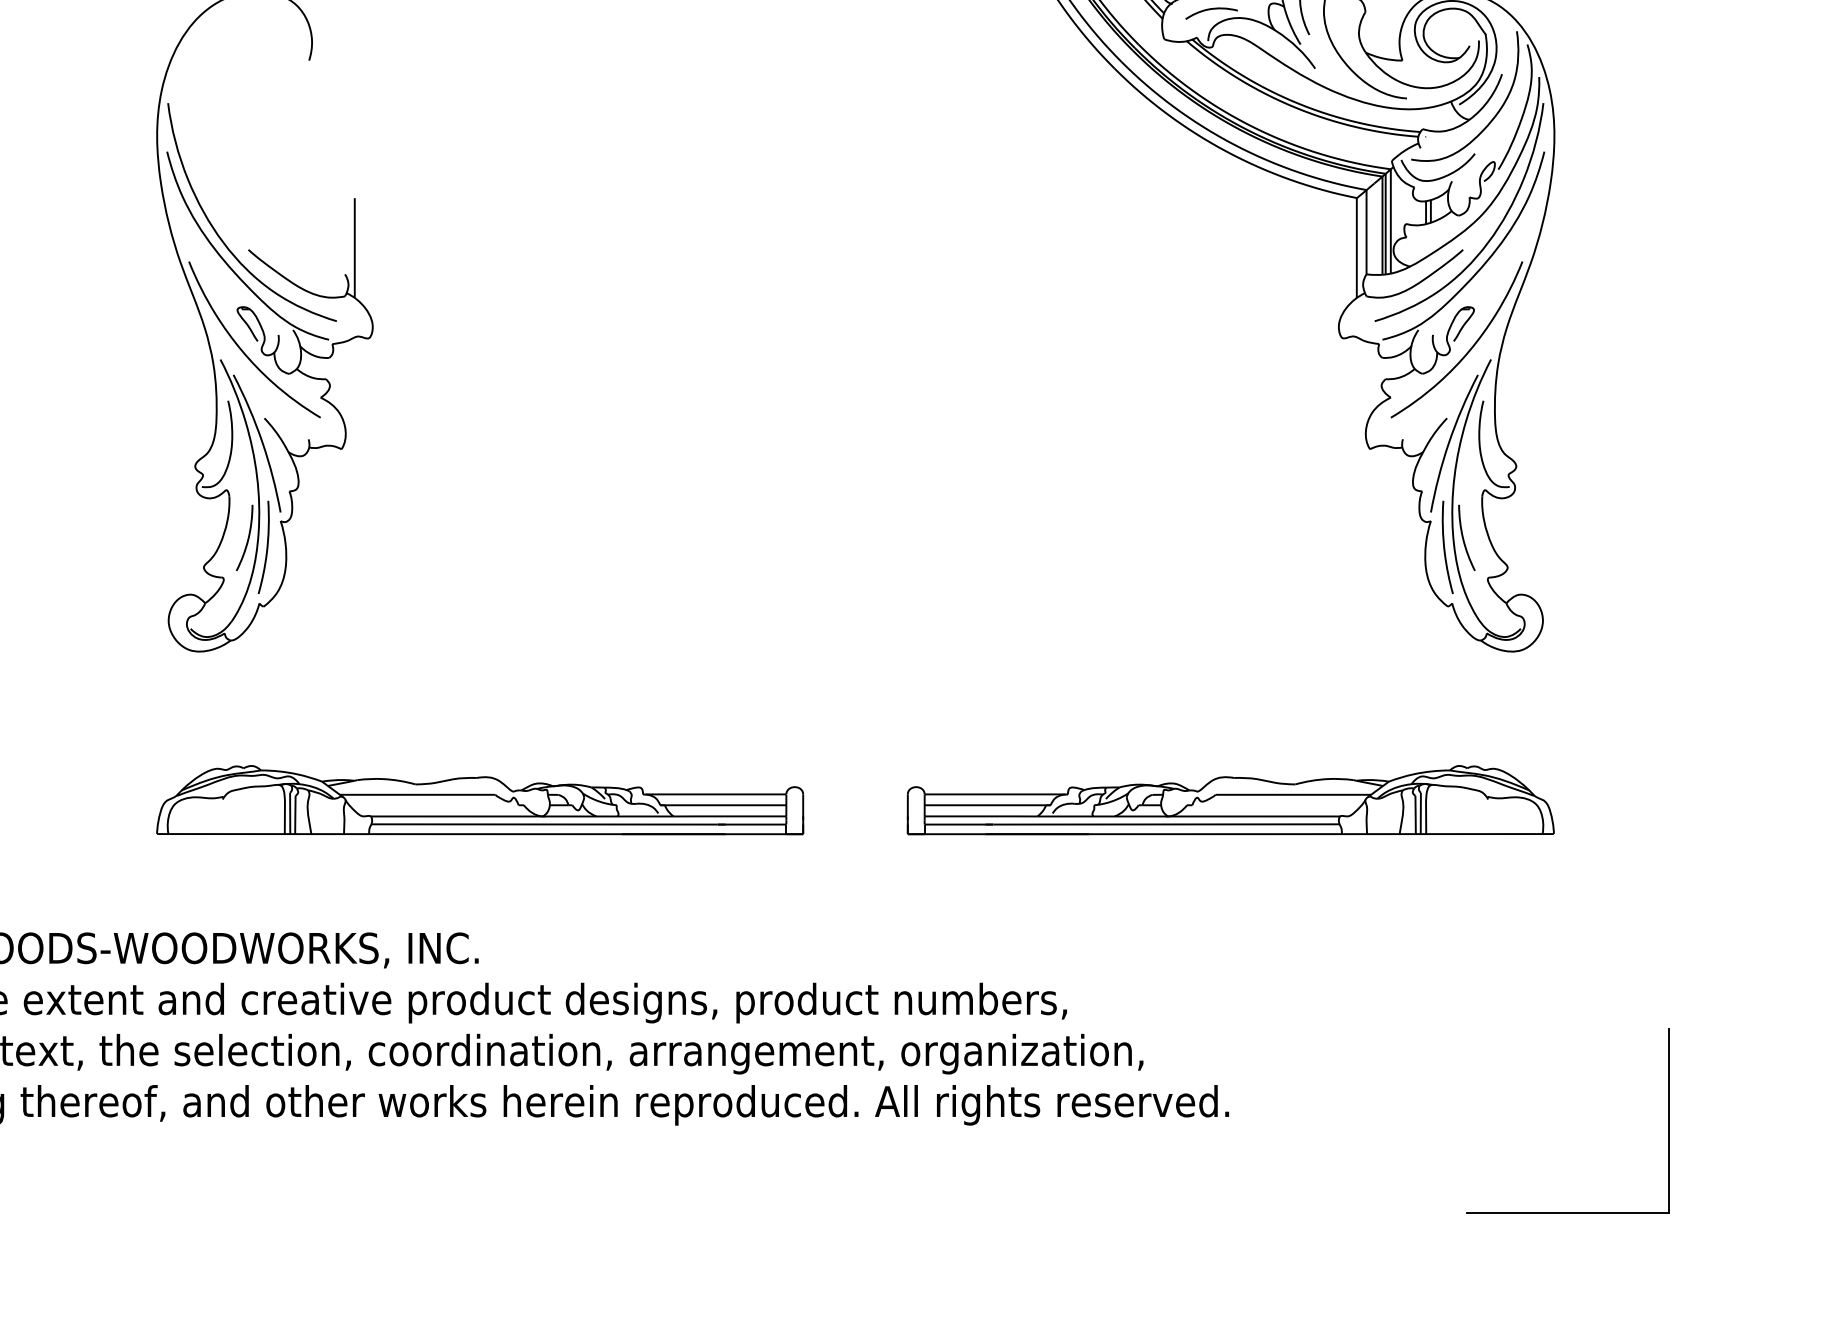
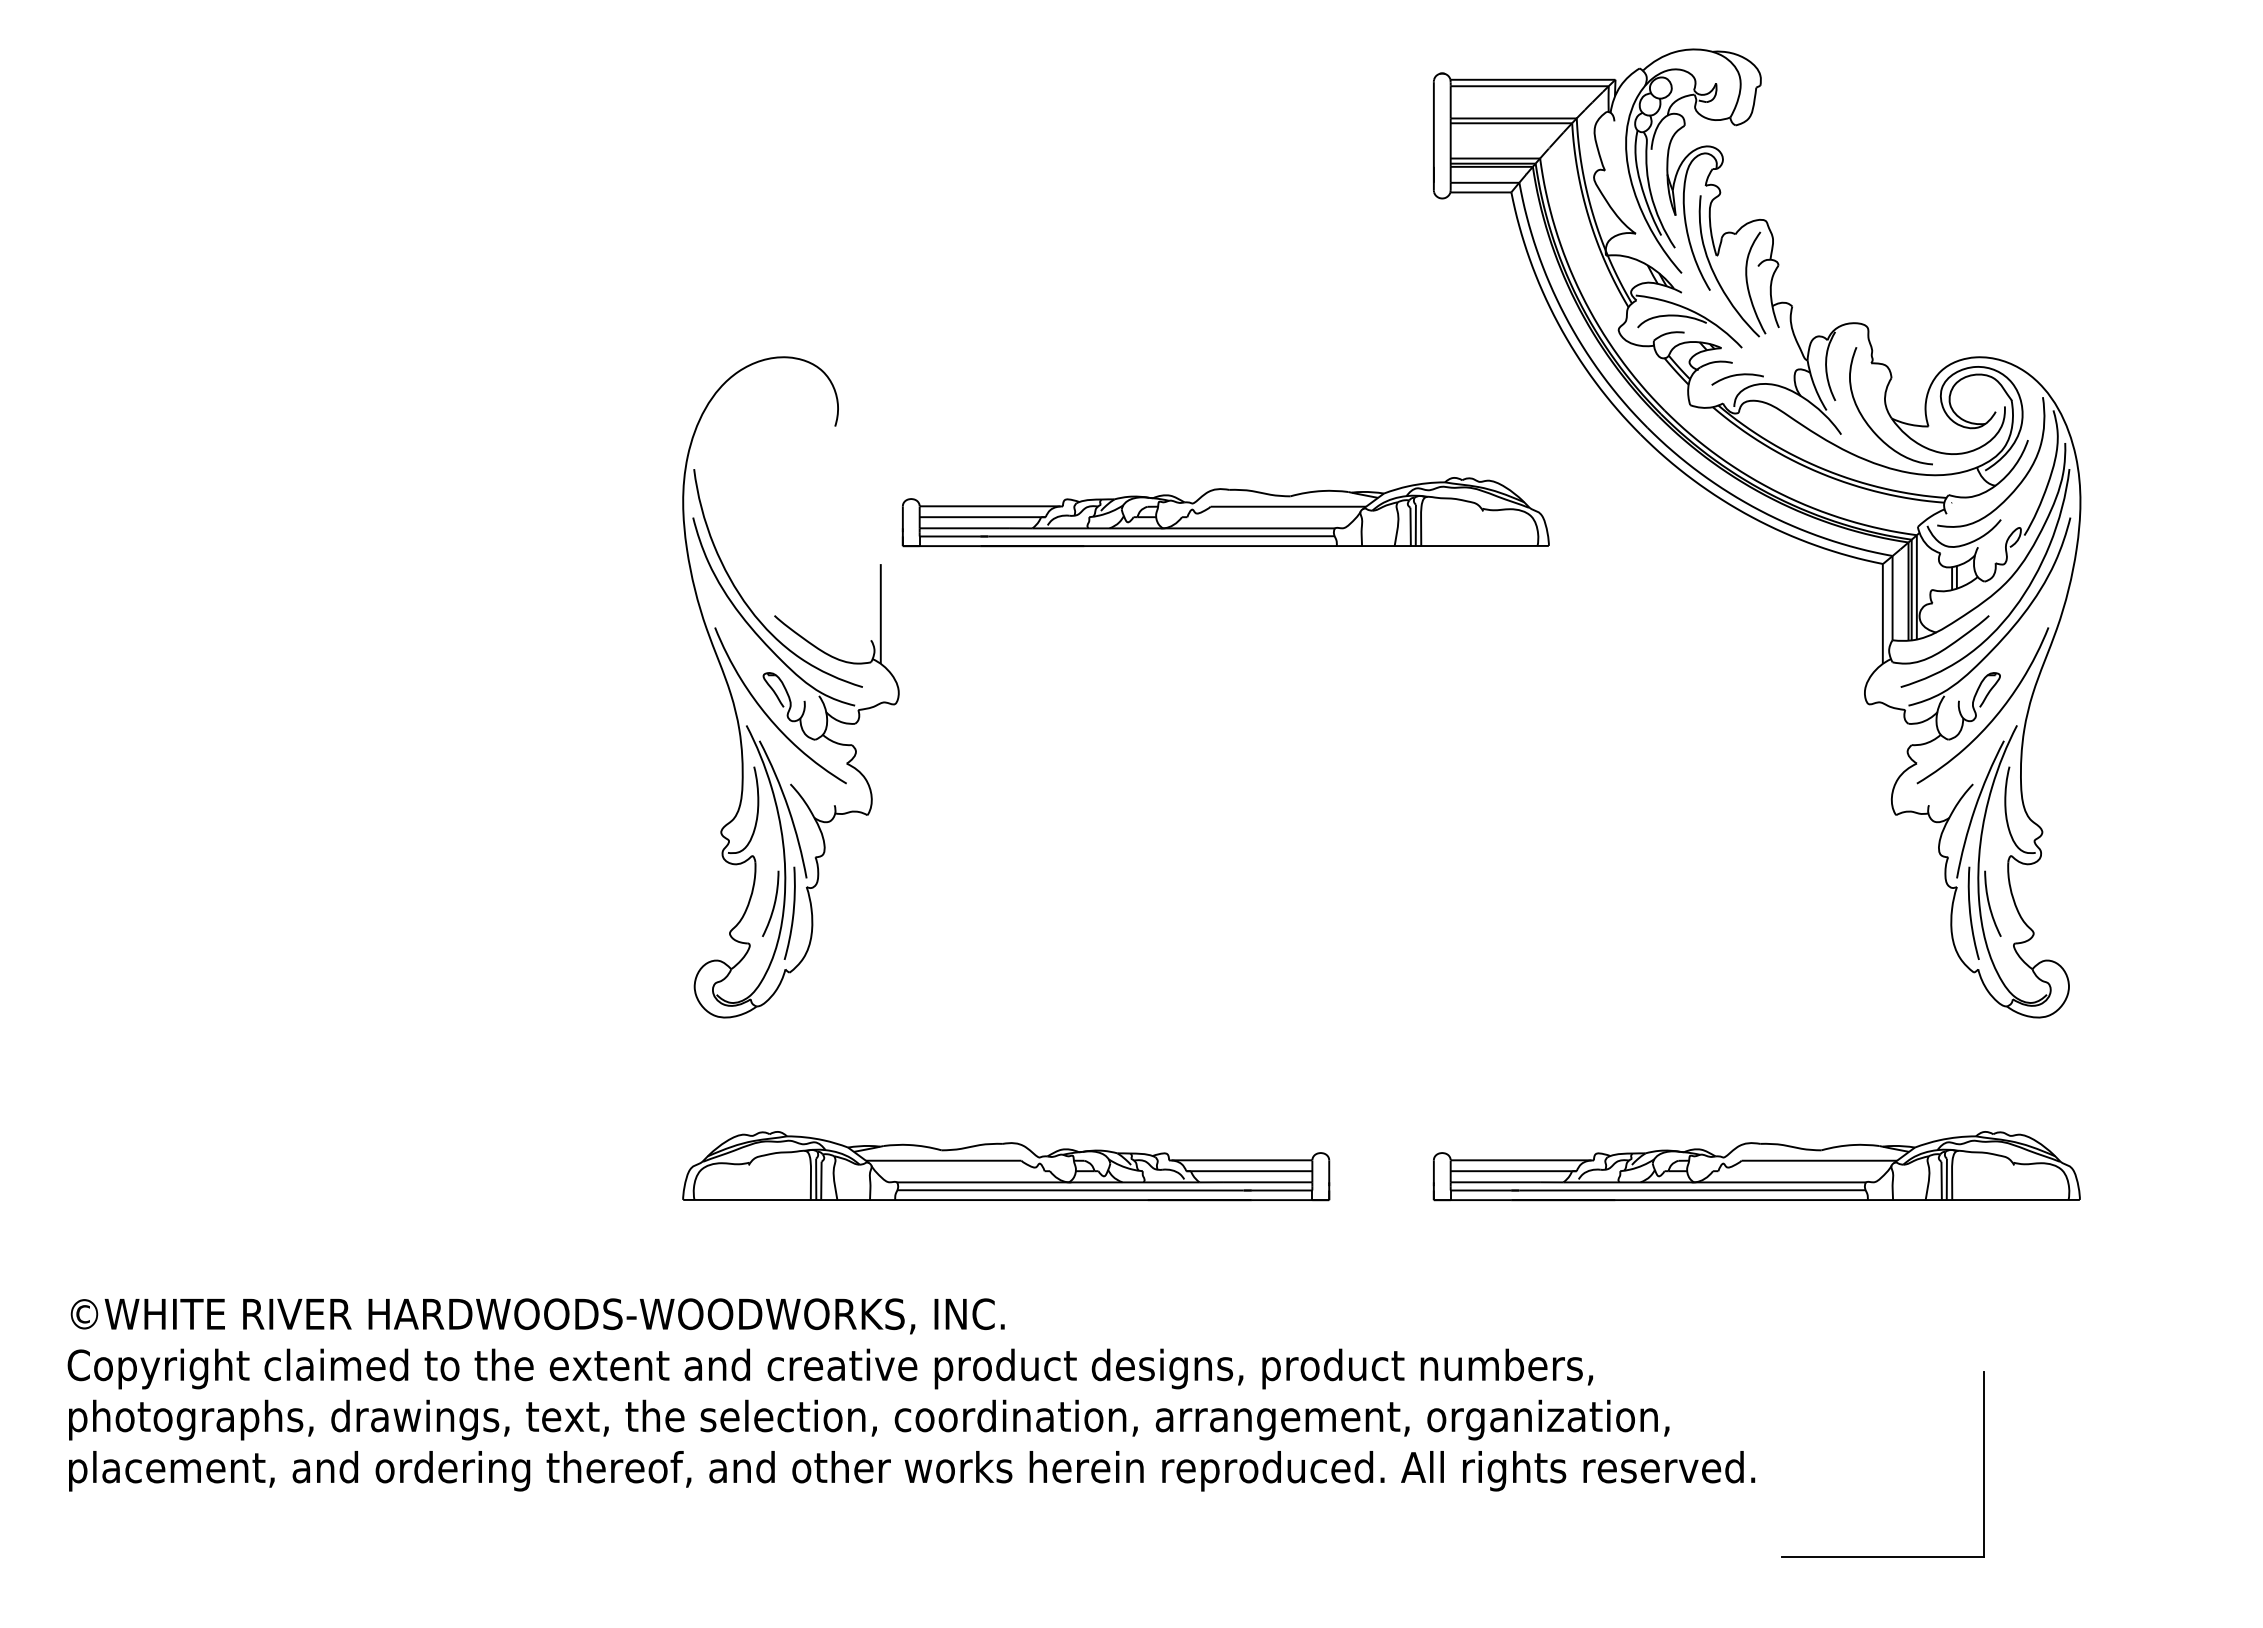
part: (699, 146) -> (1225, 512), added
part: (1567, 1212) -> (1882, 1556), moved

